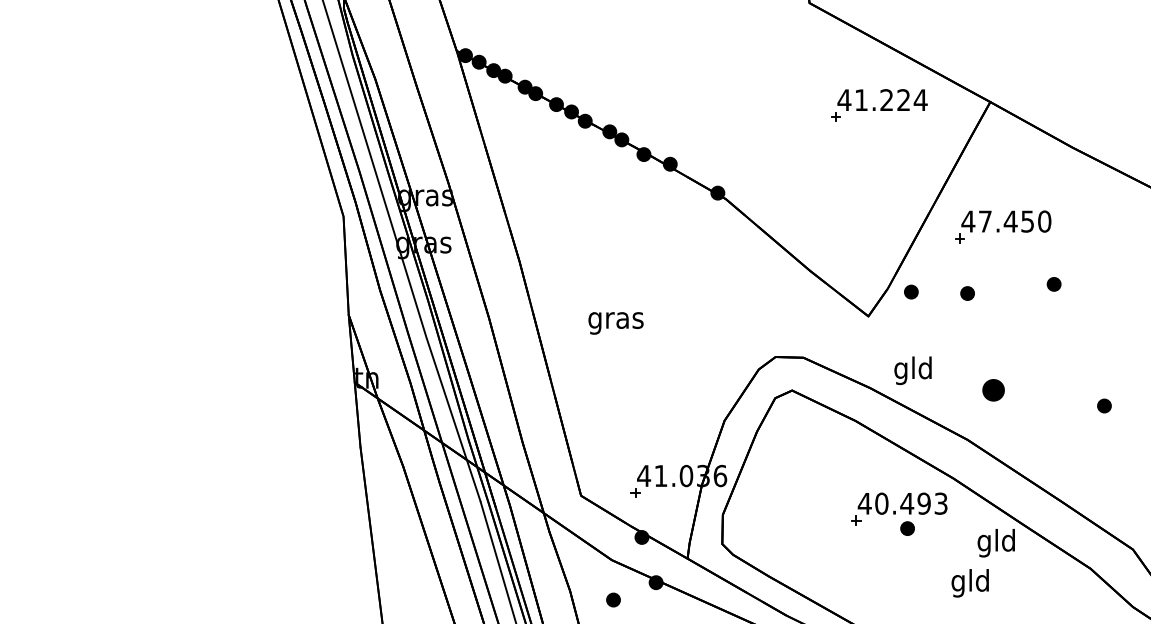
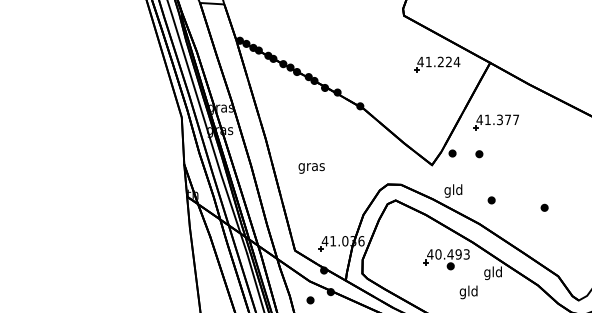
text: (1013, 220) -> (501, 119), 47.450 -> 41.377
part: (1053, 283) -> (520, 149), removed
part: (992, 390) -> (491, 200), size x0.62
text: (969, 583) -> (468, 292), moved

